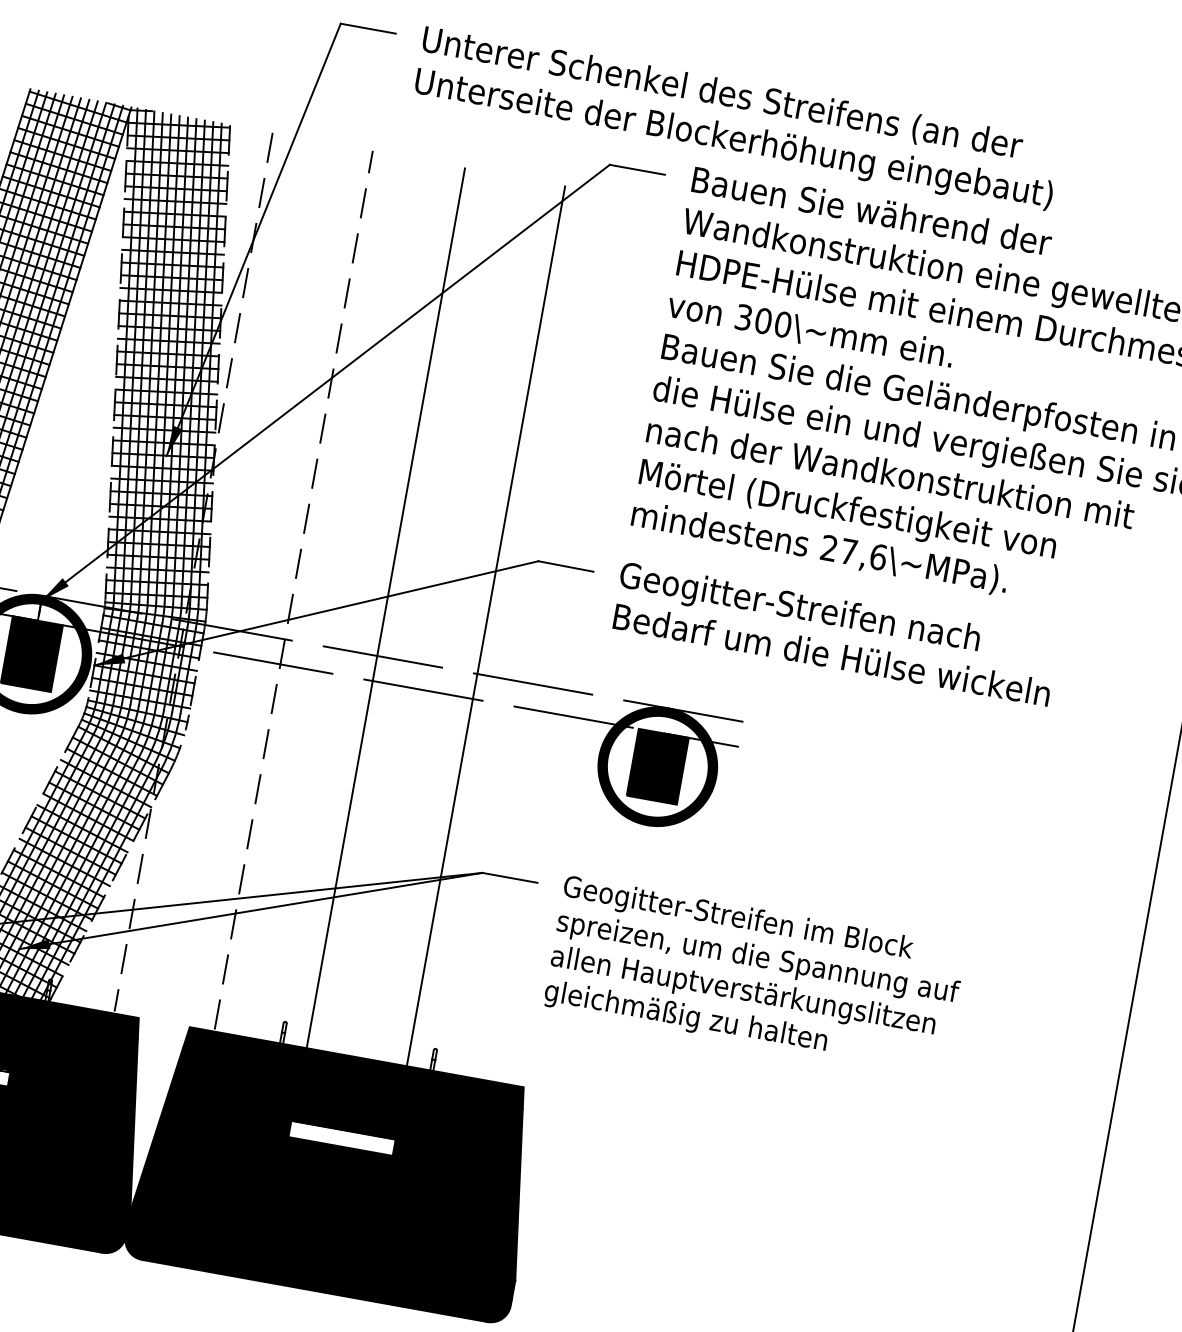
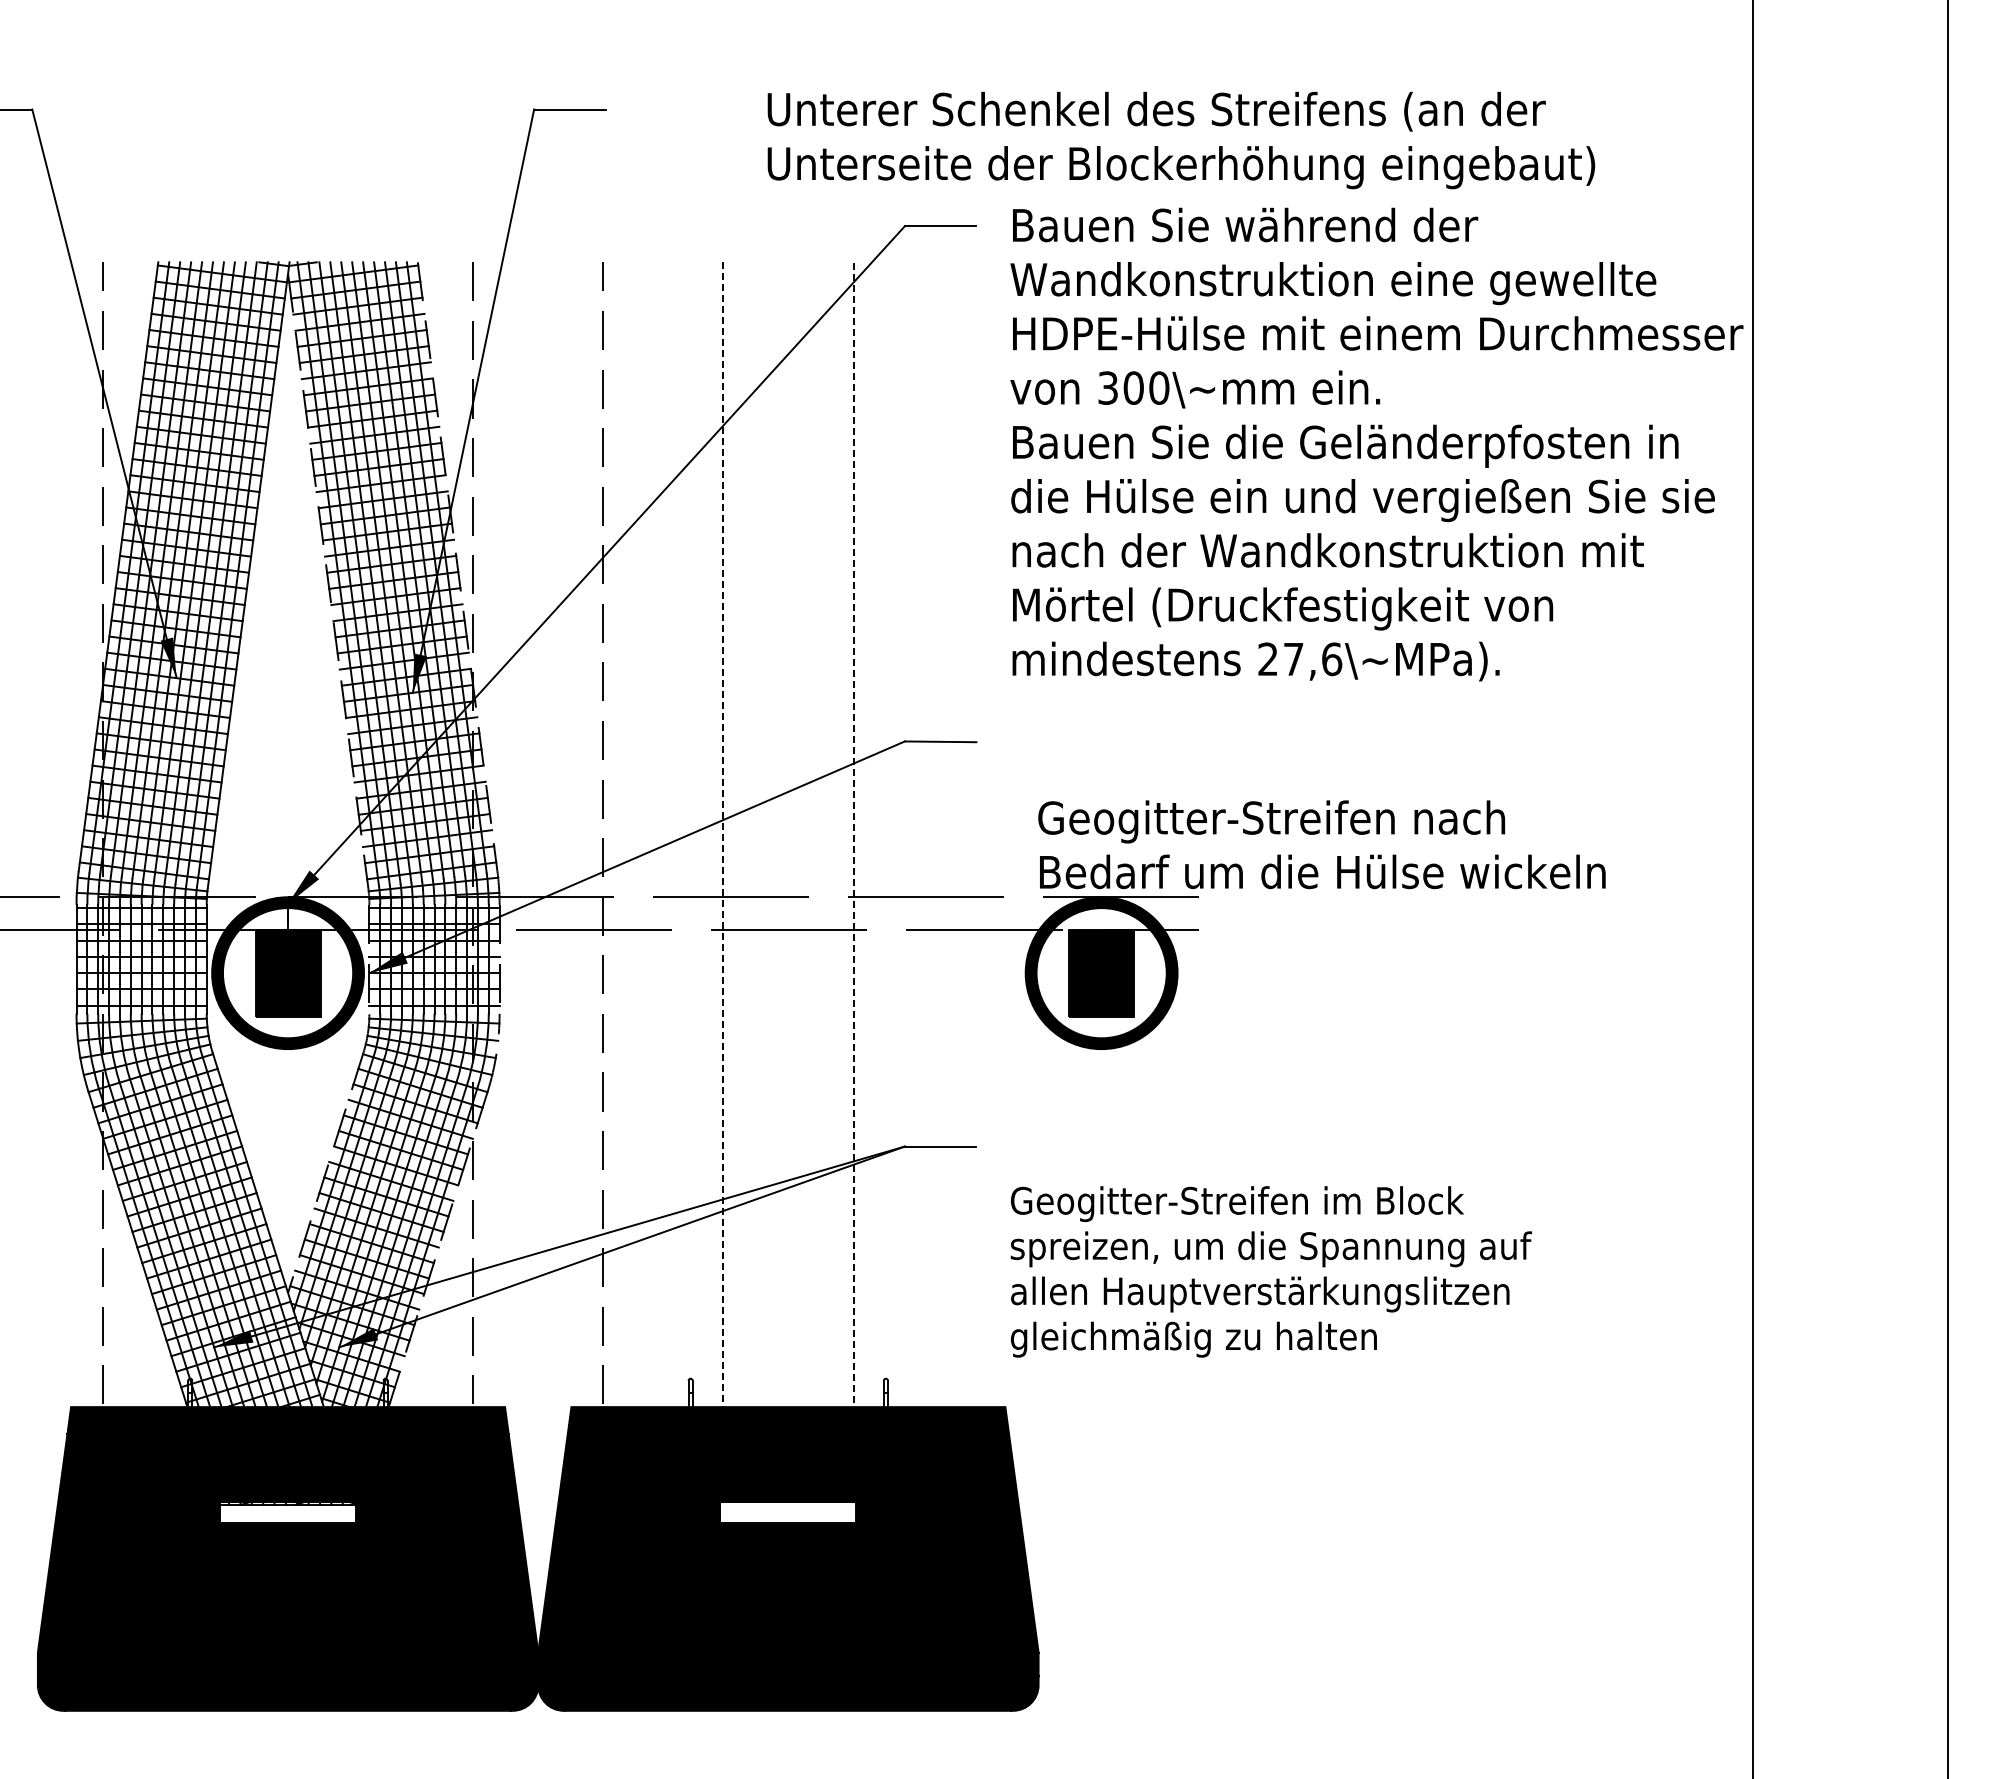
text: (737, 119) -> (1181, 140), moved
text: (834, 633) -> (1321, 844), moved
line: (379, 644) -> (723, 882), solid -> dashed
line: (479, 662) -> (853, 882), solid -> dashed
text: (754, 975) -> (1270, 1271), moved

